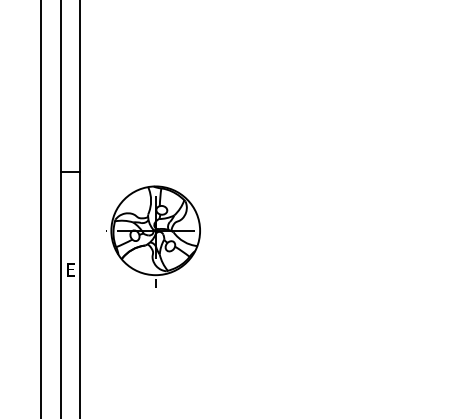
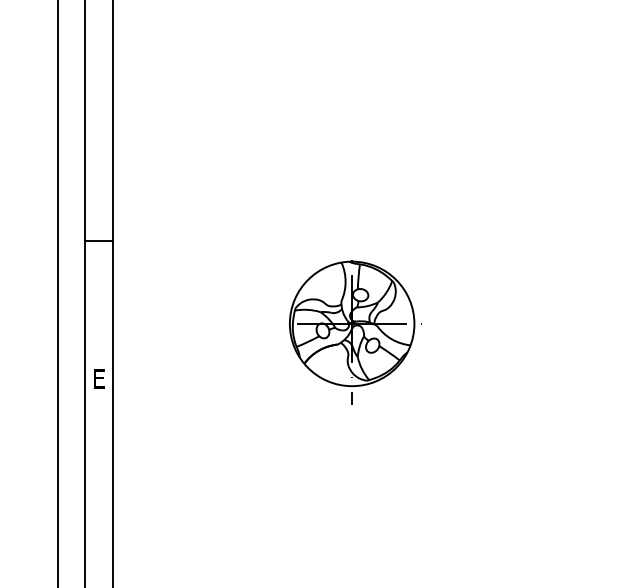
part: (153, 236) -> (348, 331), moved

